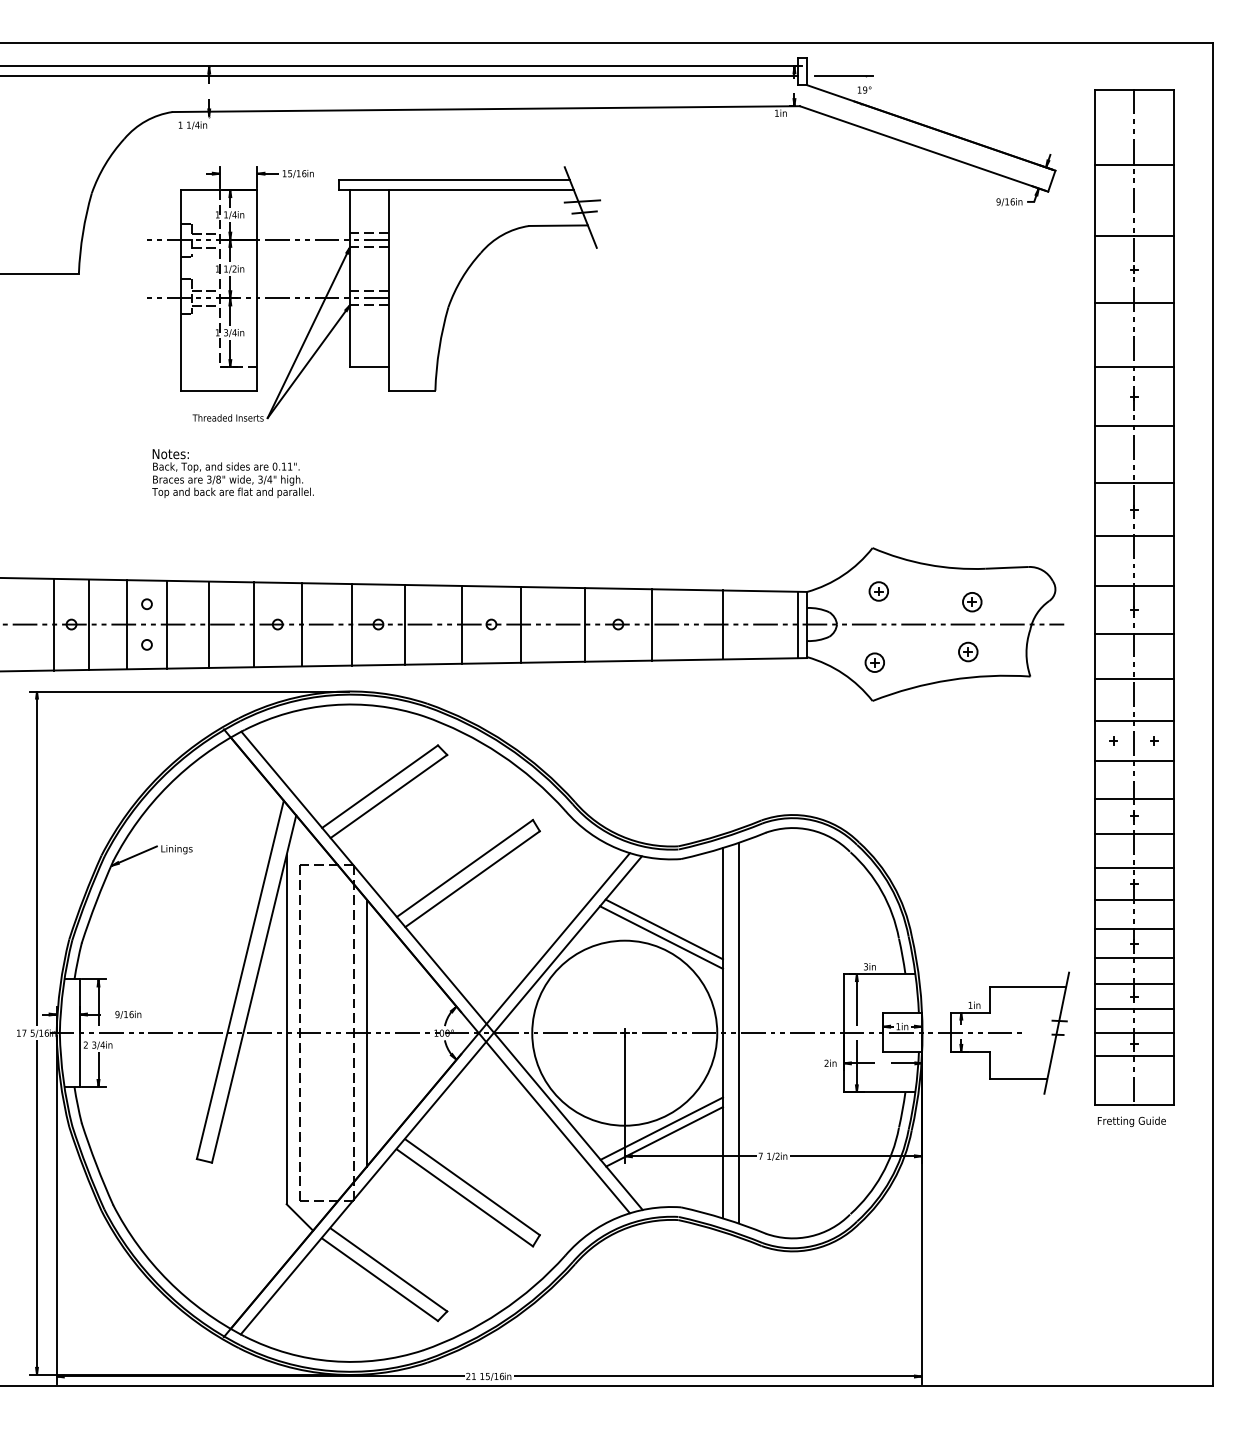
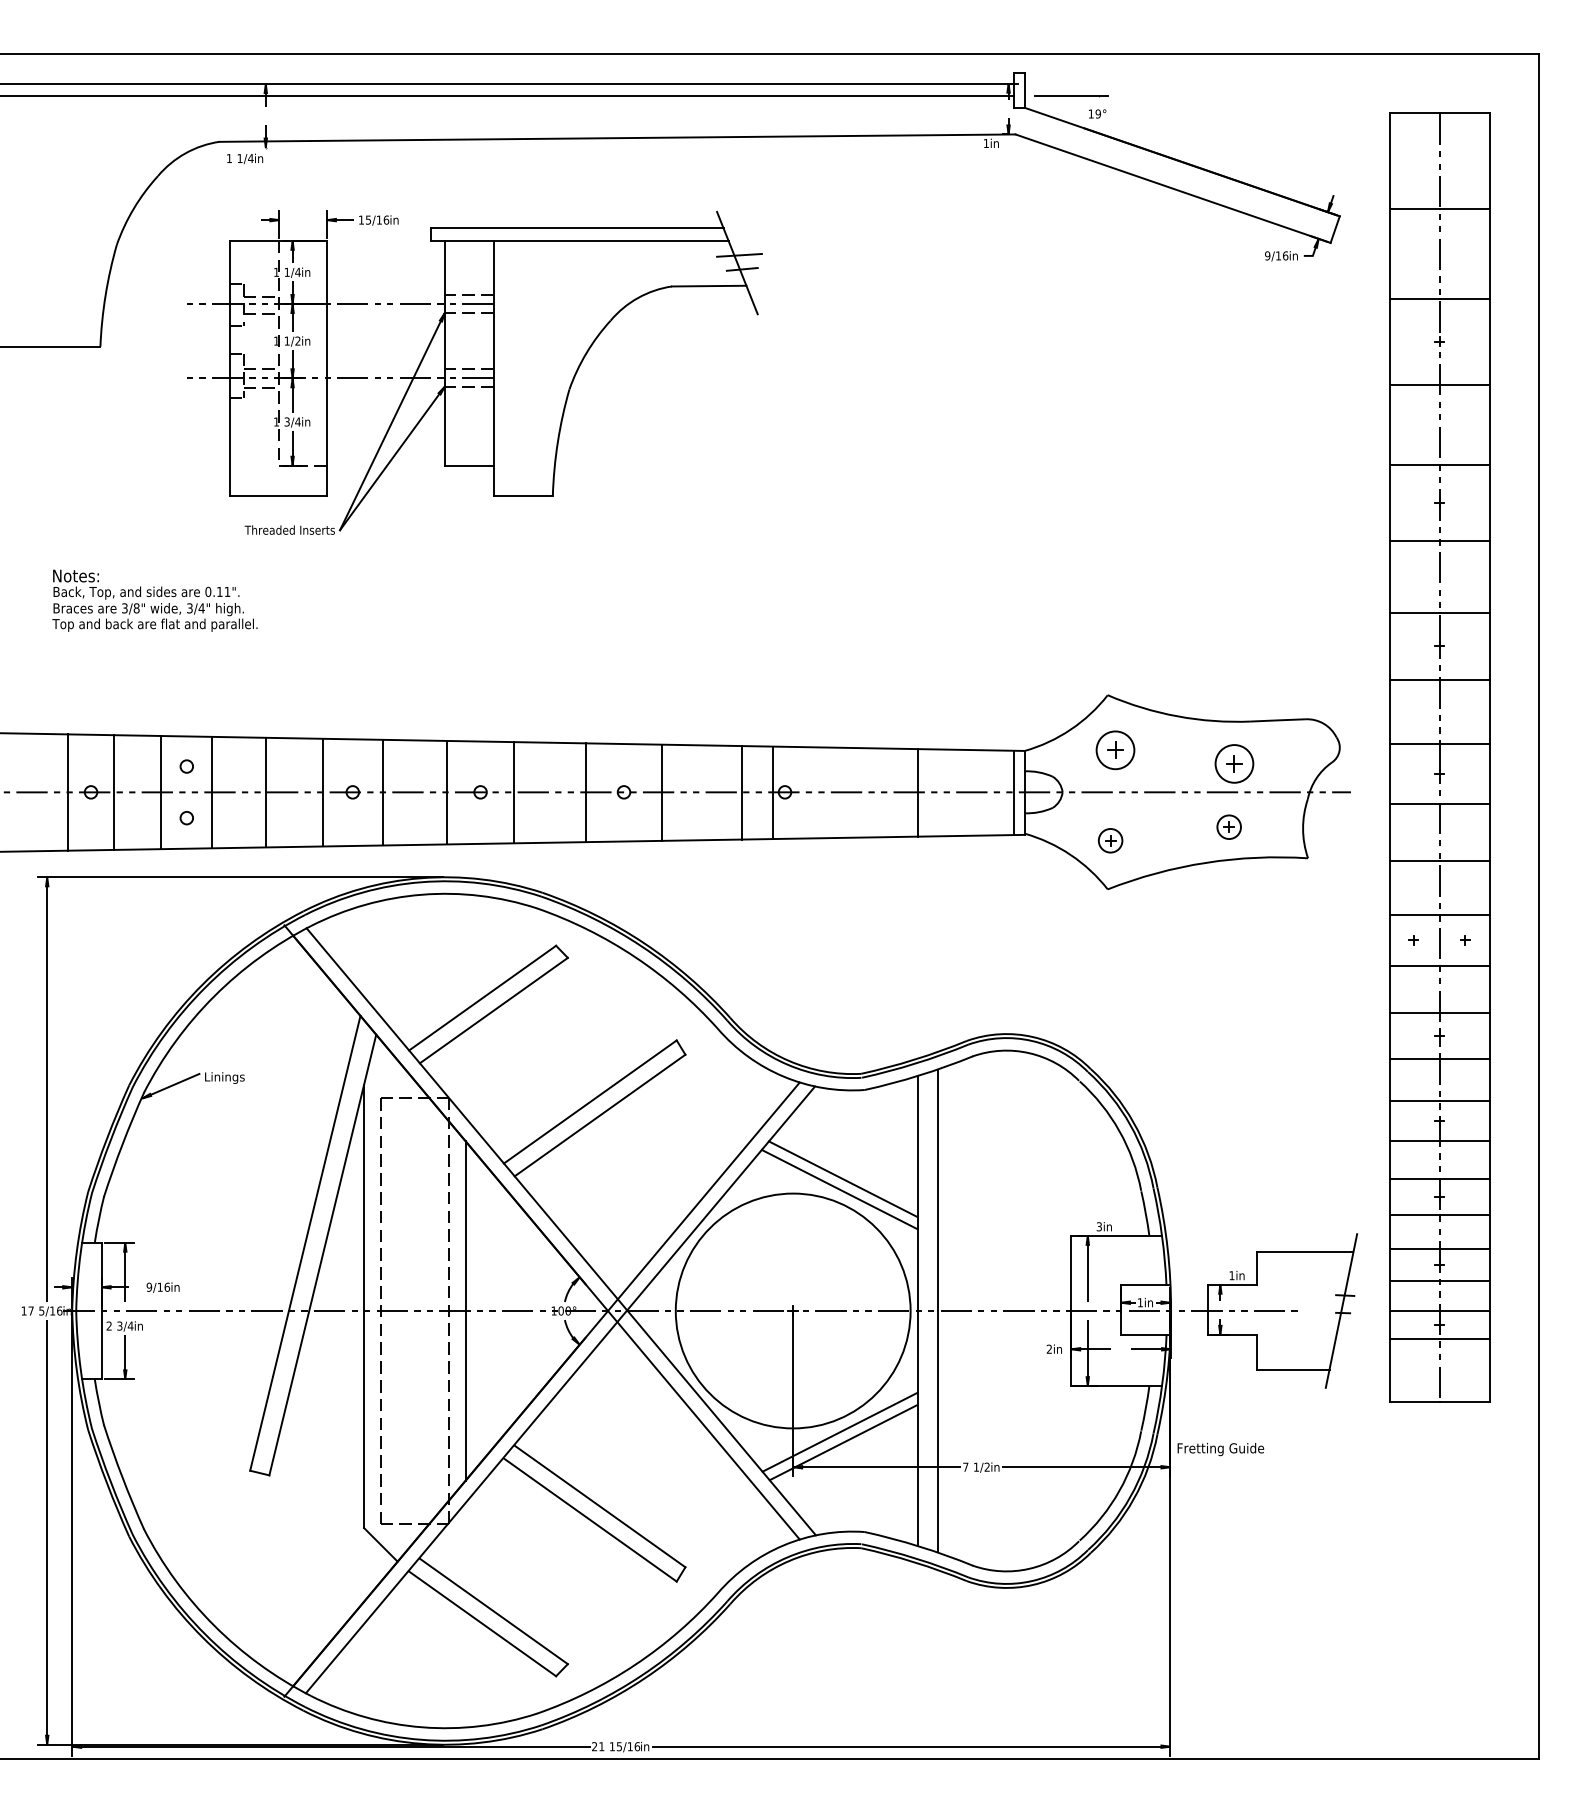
text: (232, 473) -> (154, 600), moved
part: (878, 591) -> (1115, 750), size x1.6
part: (971, 601) -> (1233, 763), size x1.6
line: (651, 624) -> (772, 792), moved
text: (1131, 1121) -> (1220, 1449), moved

